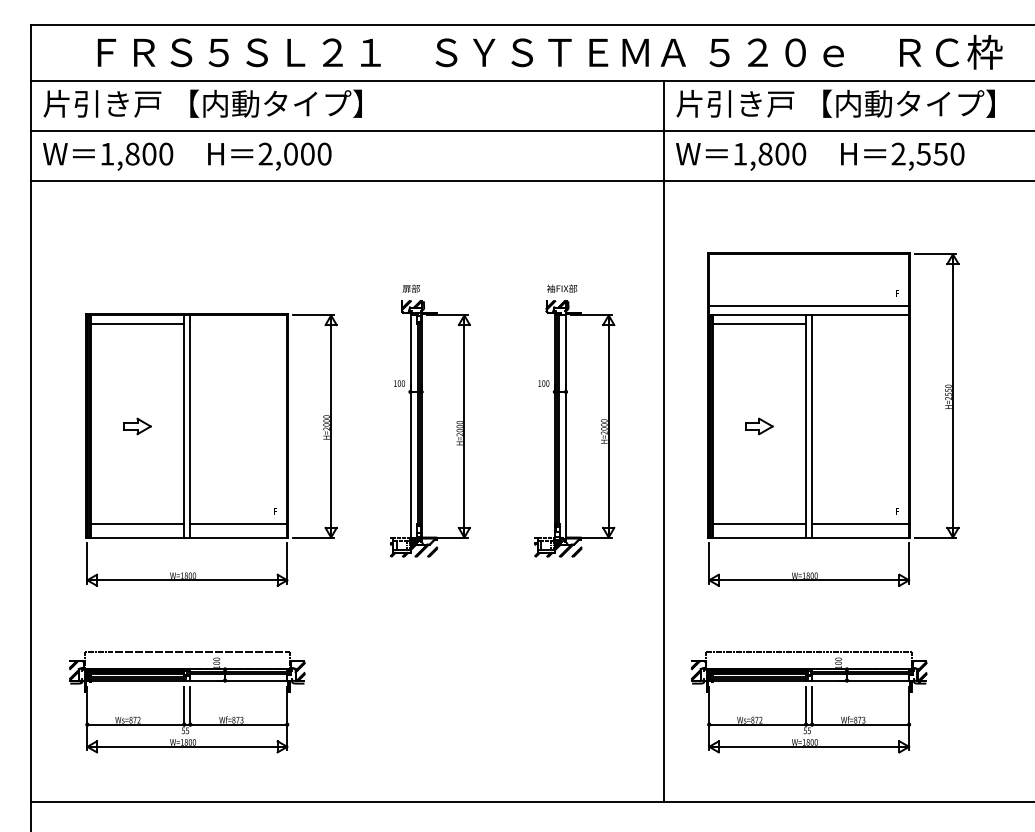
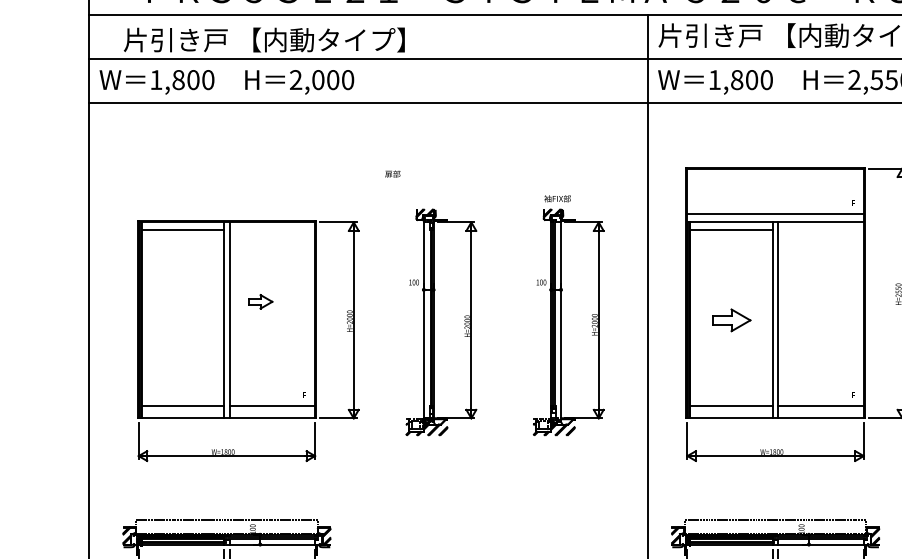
text: (202, 103) -> (264, 39), moved
text: (410, 288) -> (392, 173), moved
part: (137, 426) -> (260, 301), moved
part: (759, 426) -> (731, 320), size x1.6

